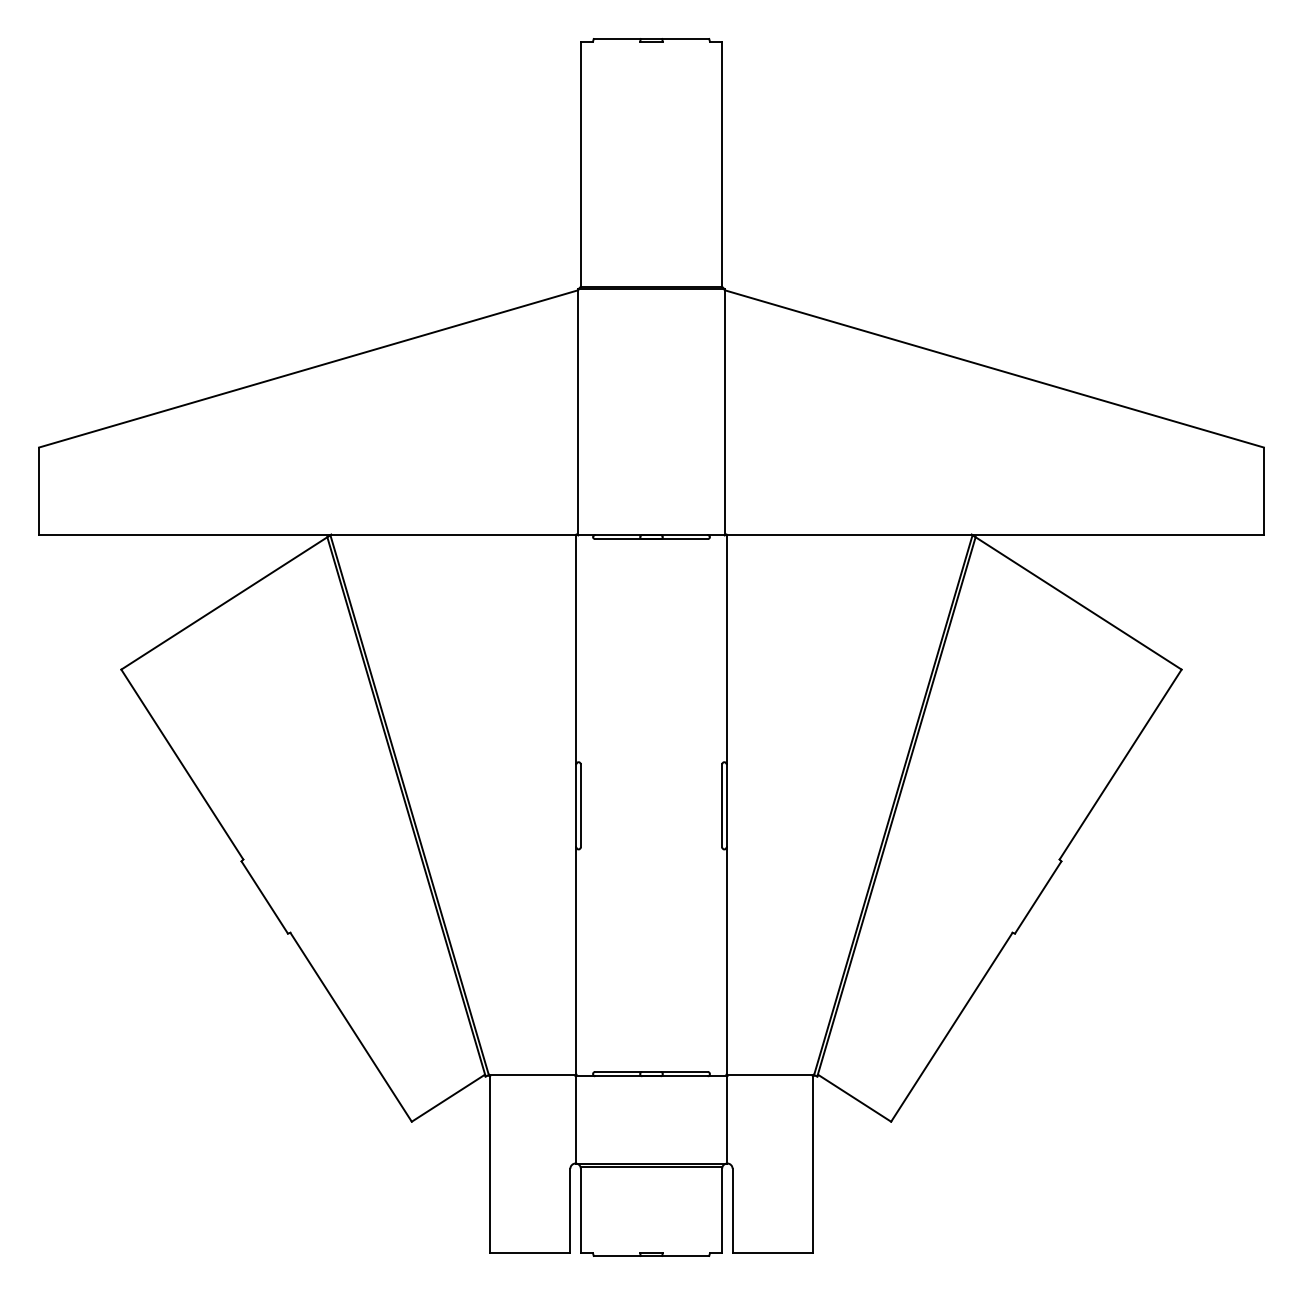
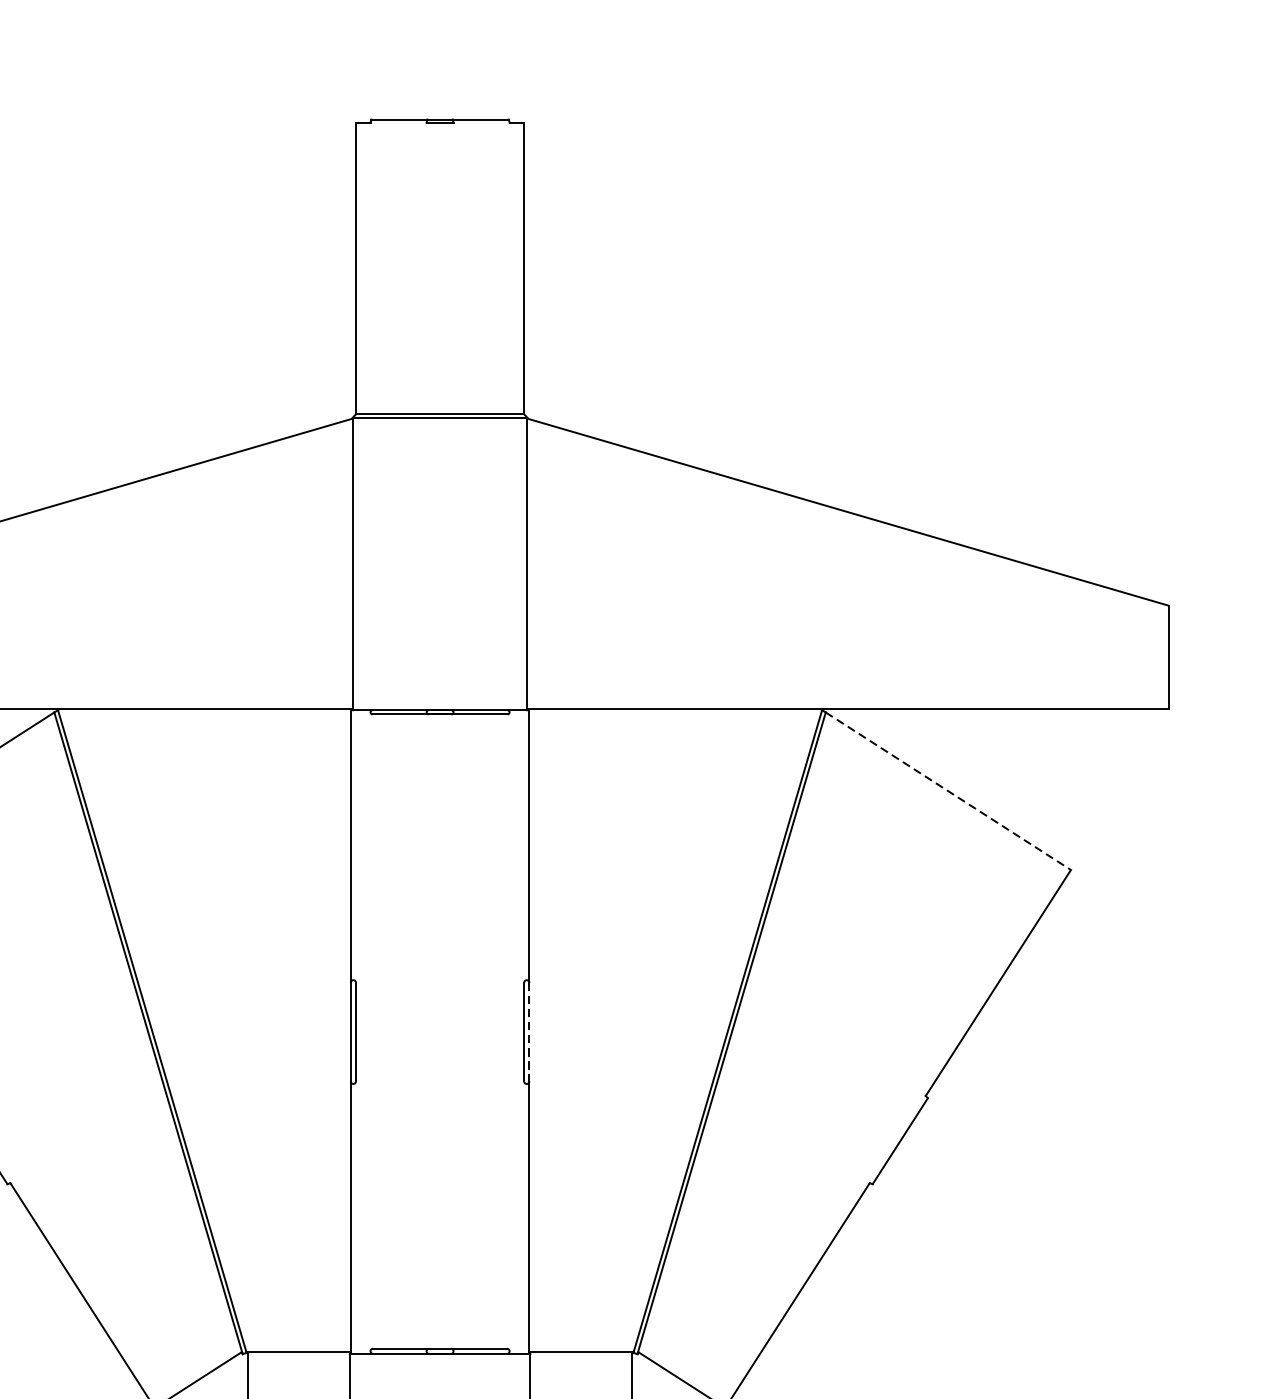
line: (1079, 603) -> (949, 791), solid -> dashed
line: (726, 806) -> (529, 1032), solid -> dashed

